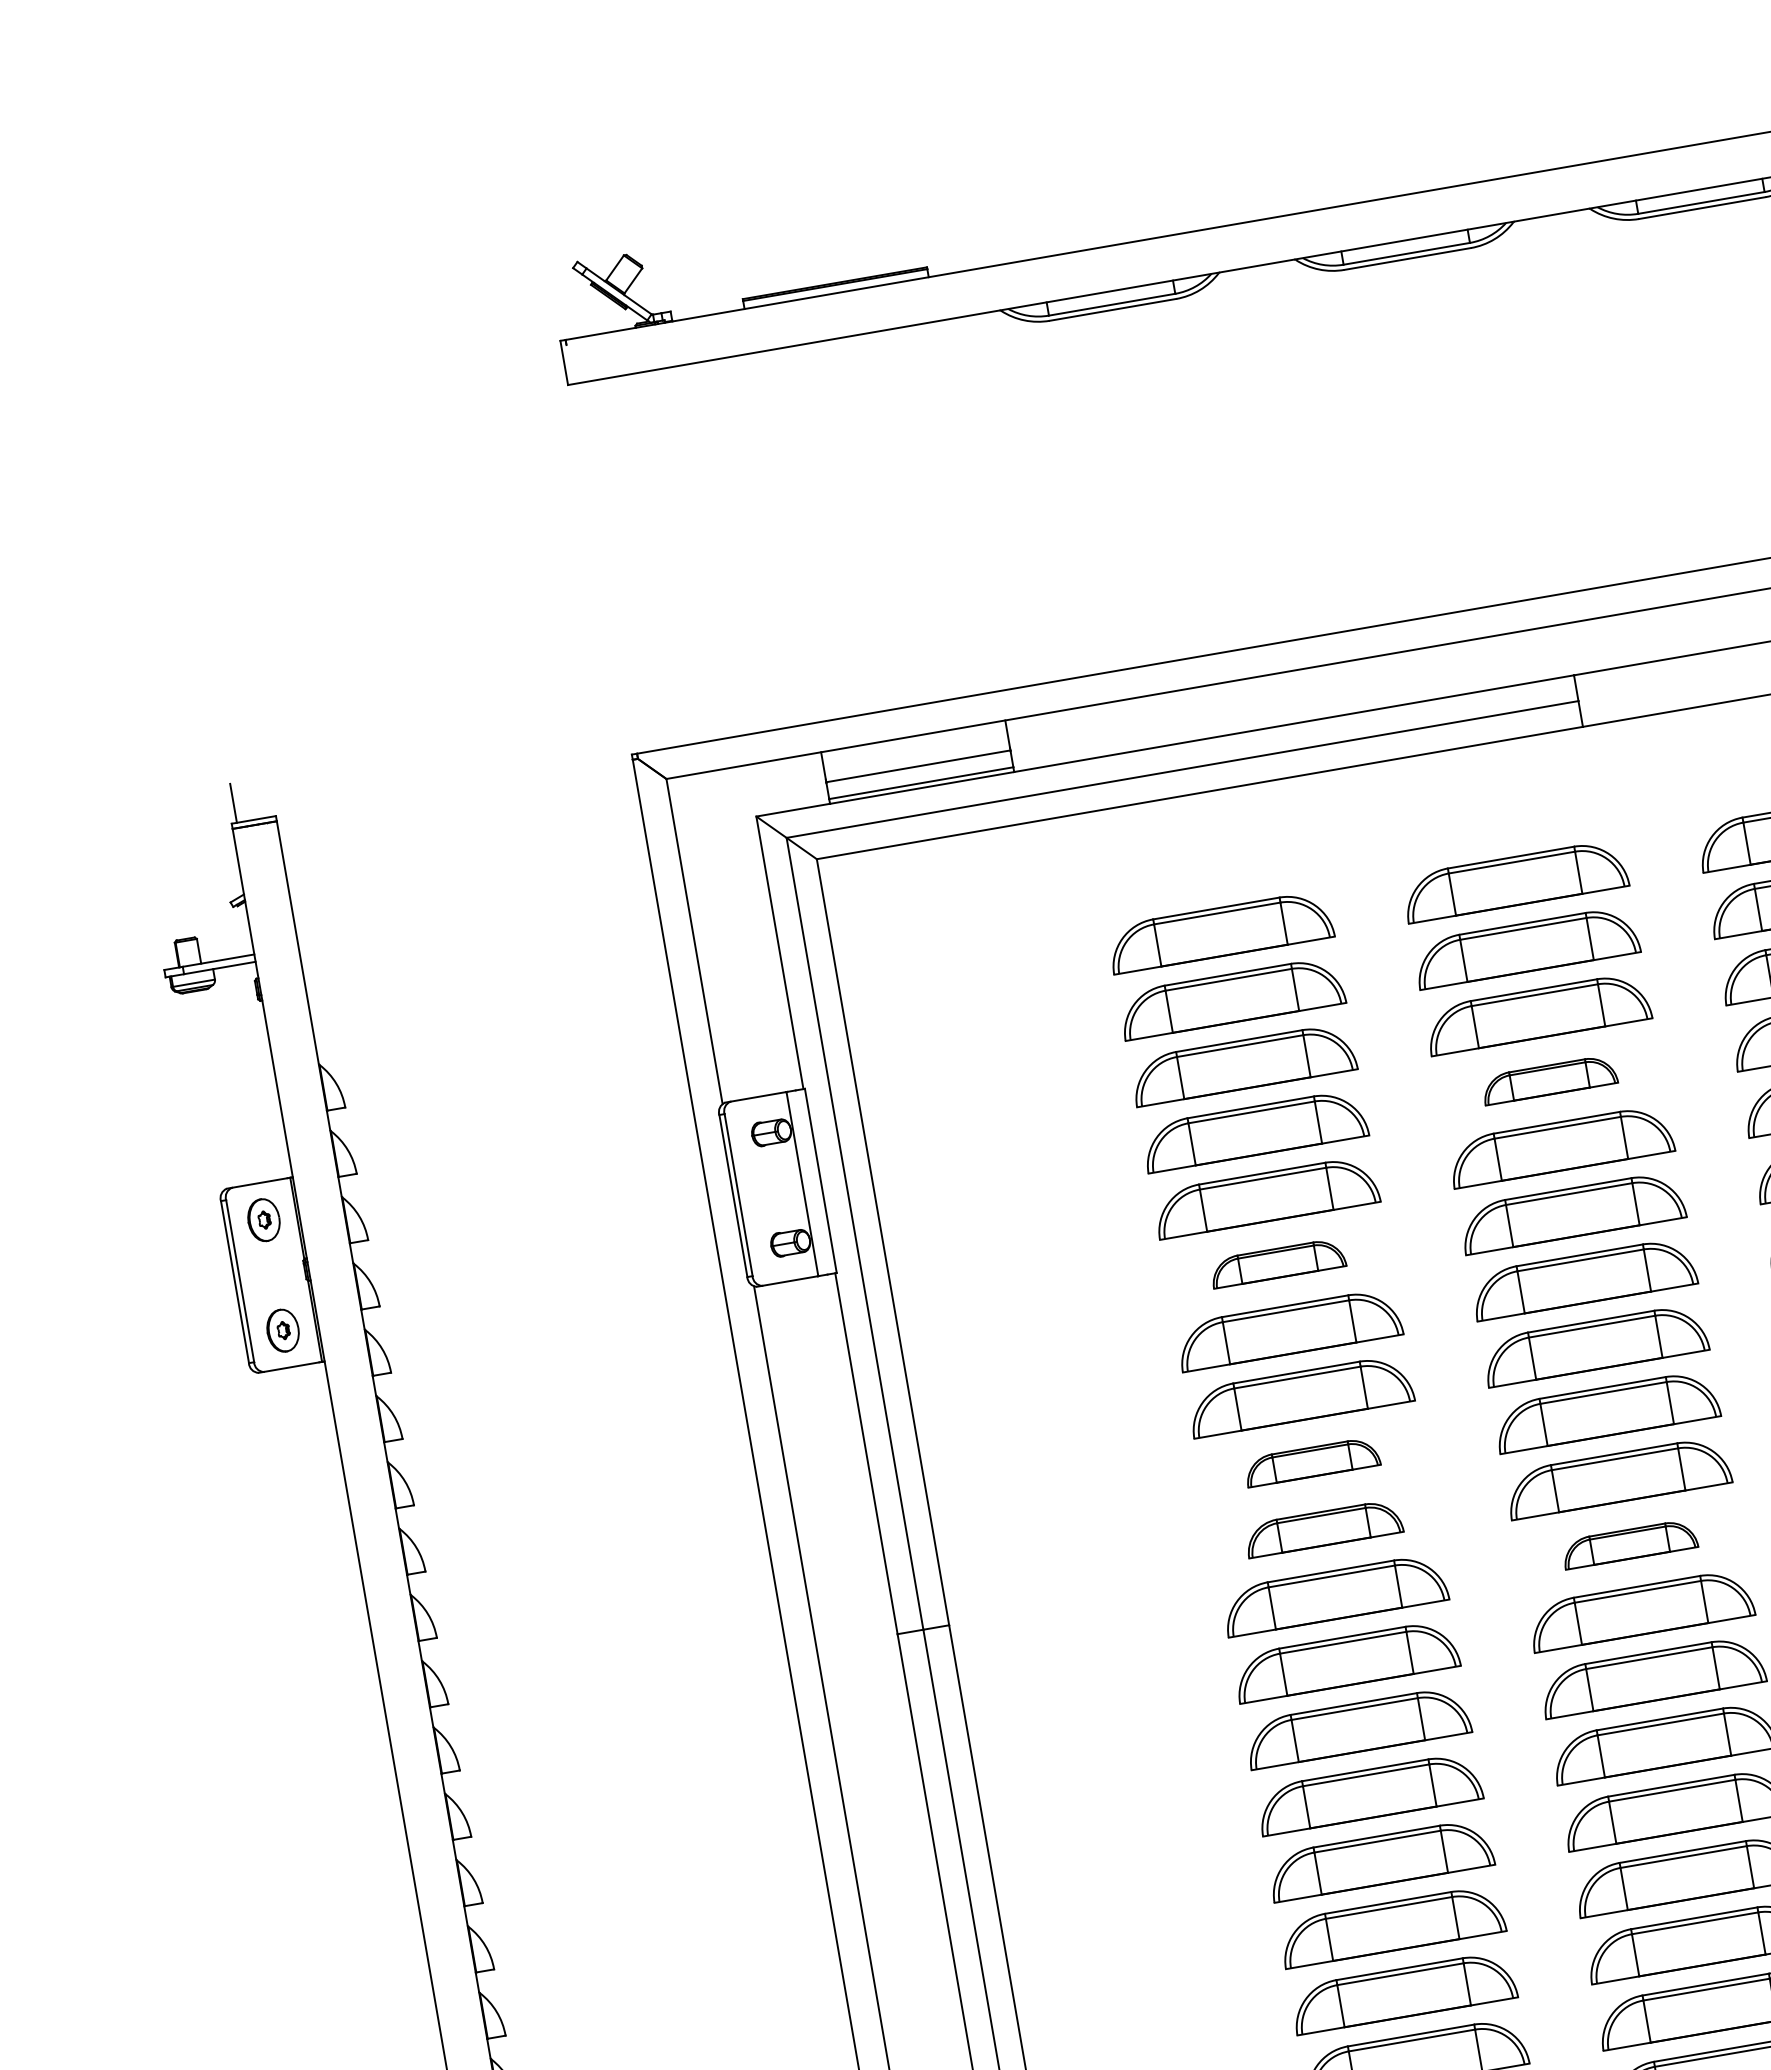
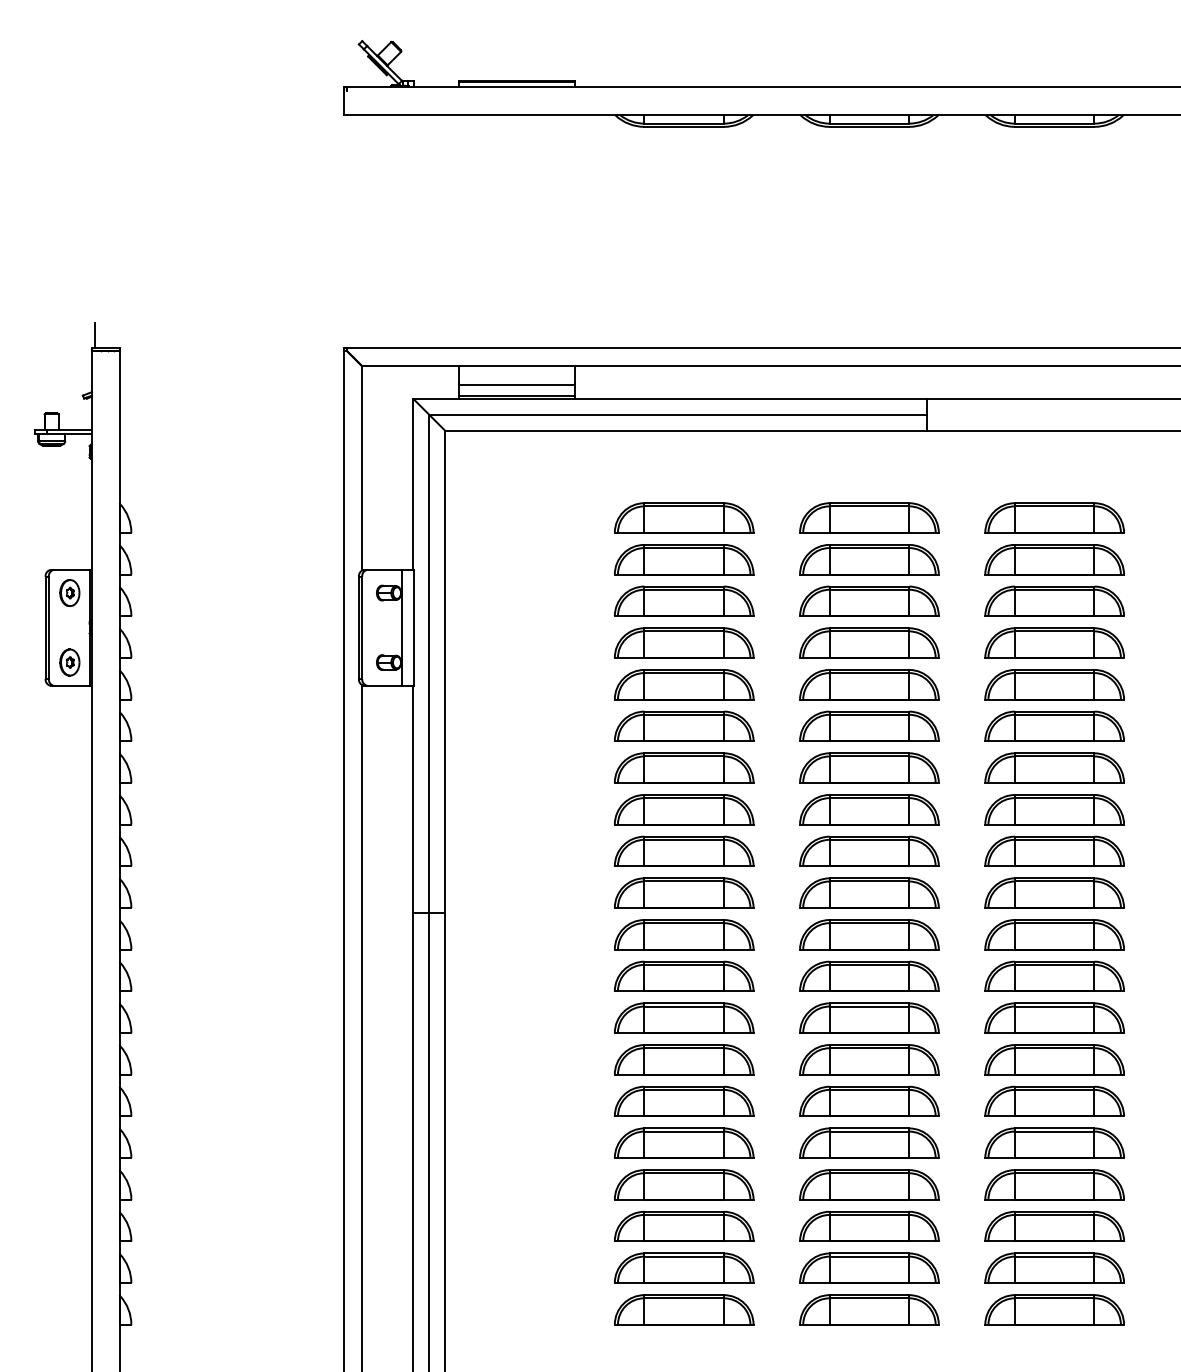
part: (1549, 1079) -> (869, 642), size x1.67
part: (1277, 1261) -> (684, 725), size x1.67
part: (1312, 1460) -> (684, 850), size x1.67
part: (1323, 1527) -> (684, 892), size x1.43
part: (1629, 1543) -> (869, 934), size x1.67

